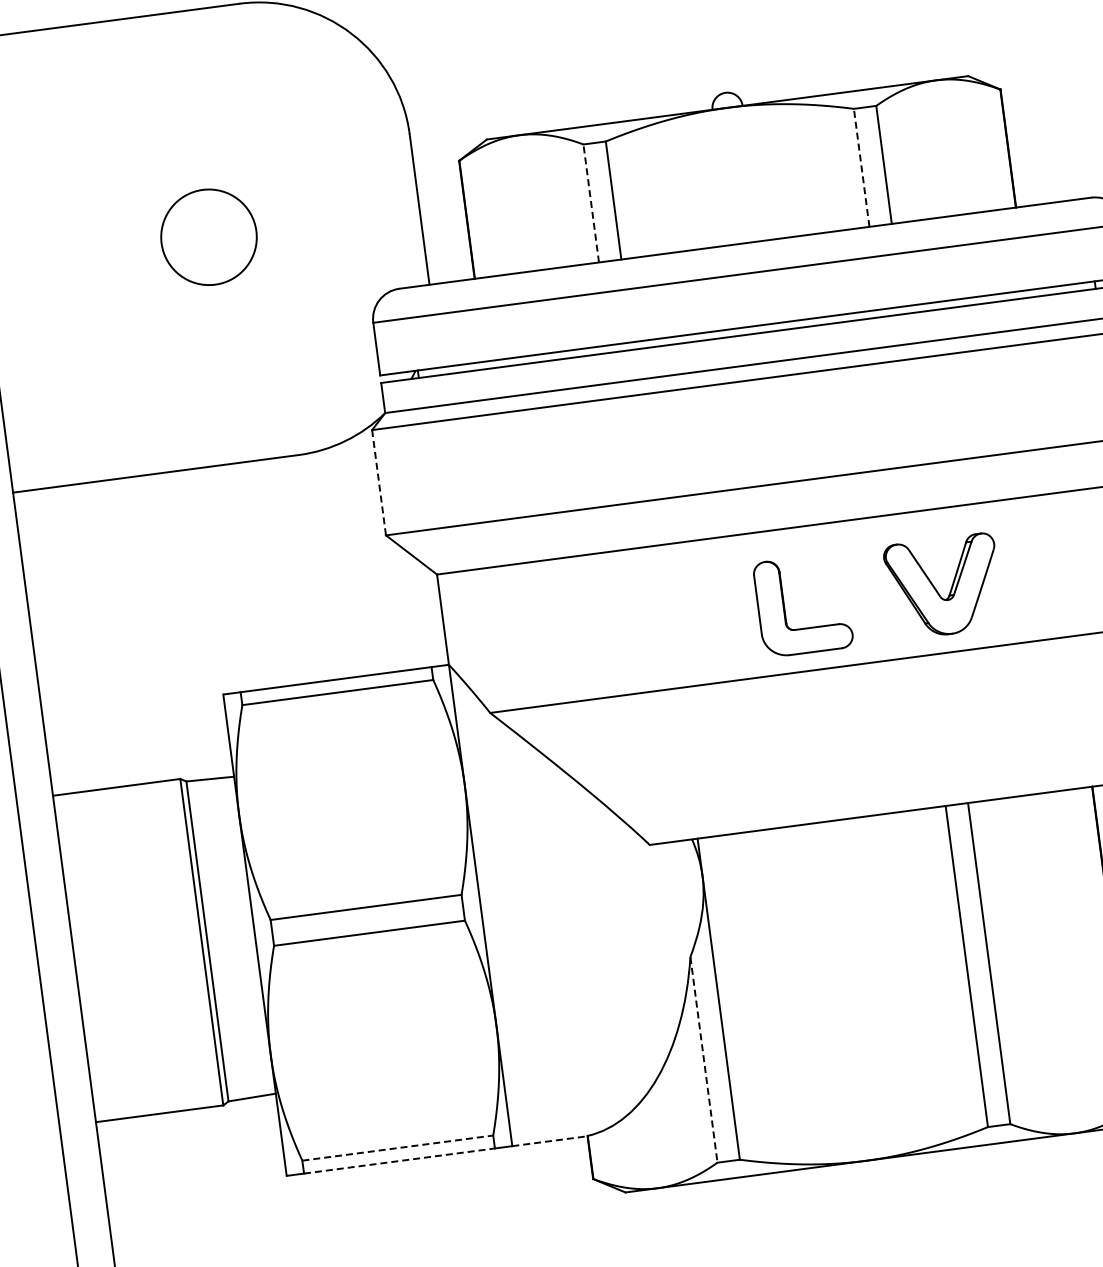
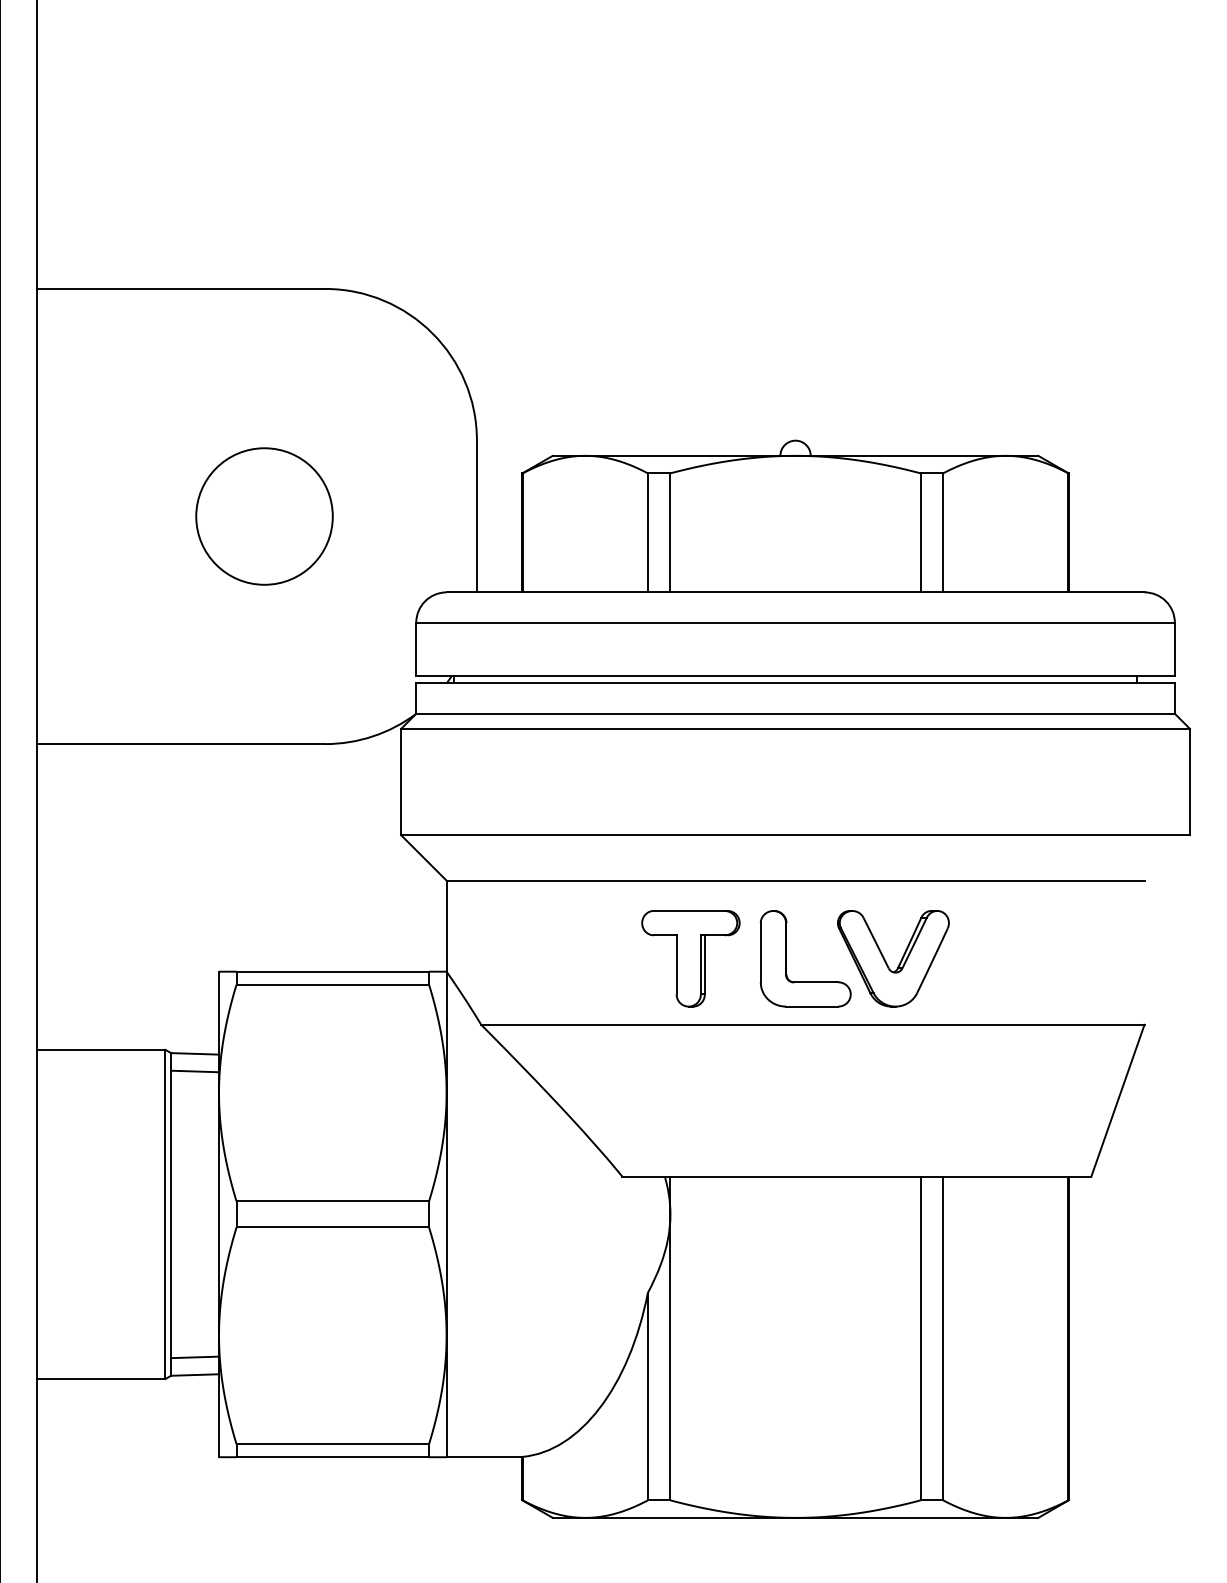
line: (861, 167) -> (920, 532), dashed -> solid
line: (590, 203) -> (647, 532), dashed -> solid
circle: (208, 237) -> (264, 516), size x1.43
line: (379, 483) -> (401, 782), dashed -> solid
part: (950, 589) -> (899, 962), moved
part: (689, 619) -> (690, 958), added
line: (213, 796) -> (195, 1071), added
line: (703, 1059) -> (647, 1396), dashed -> solid
line: (250, 1080) -> (195, 1357), added
line: (549, 1141) -> (484, 1457), dashed -> solid
line: (398, 1148) -> (333, 1444), dashed -> solid
line: (400, 1161) -> (333, 1457), dashed -> solid

